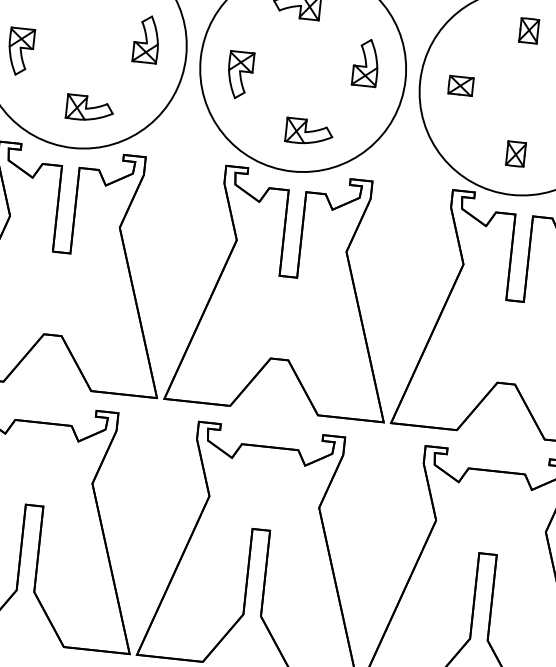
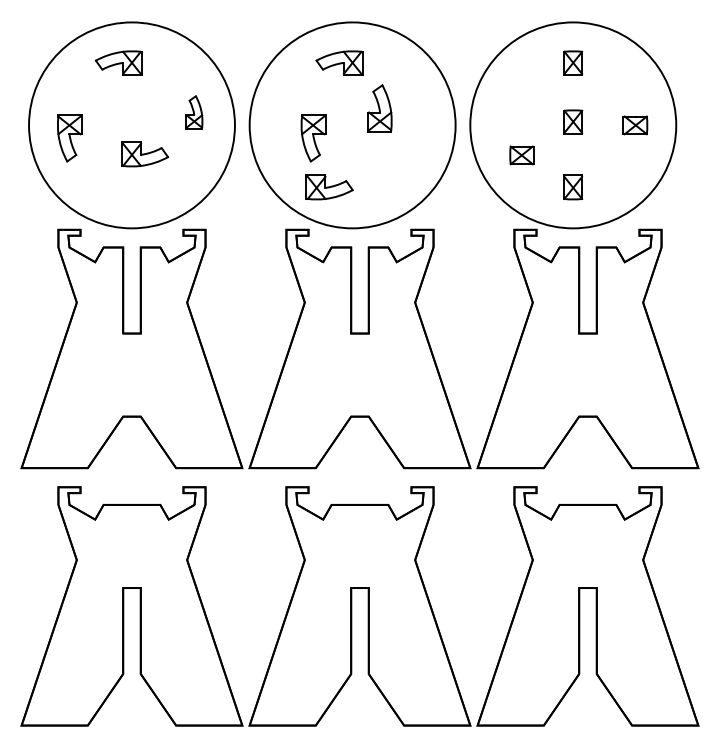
part: (146, 39) -> (193, 112), size x0.7
part: (366, 62) -> (379, 108), moved
part: (240, 75) -> (313, 138), moved
part: (460, 85) -> (521, 155), moved
part: (523, 88) -> (573, 121), added
part: (90, 108) -> (145, 154), moved
part: (309, 132) -> (329, 187), moved

